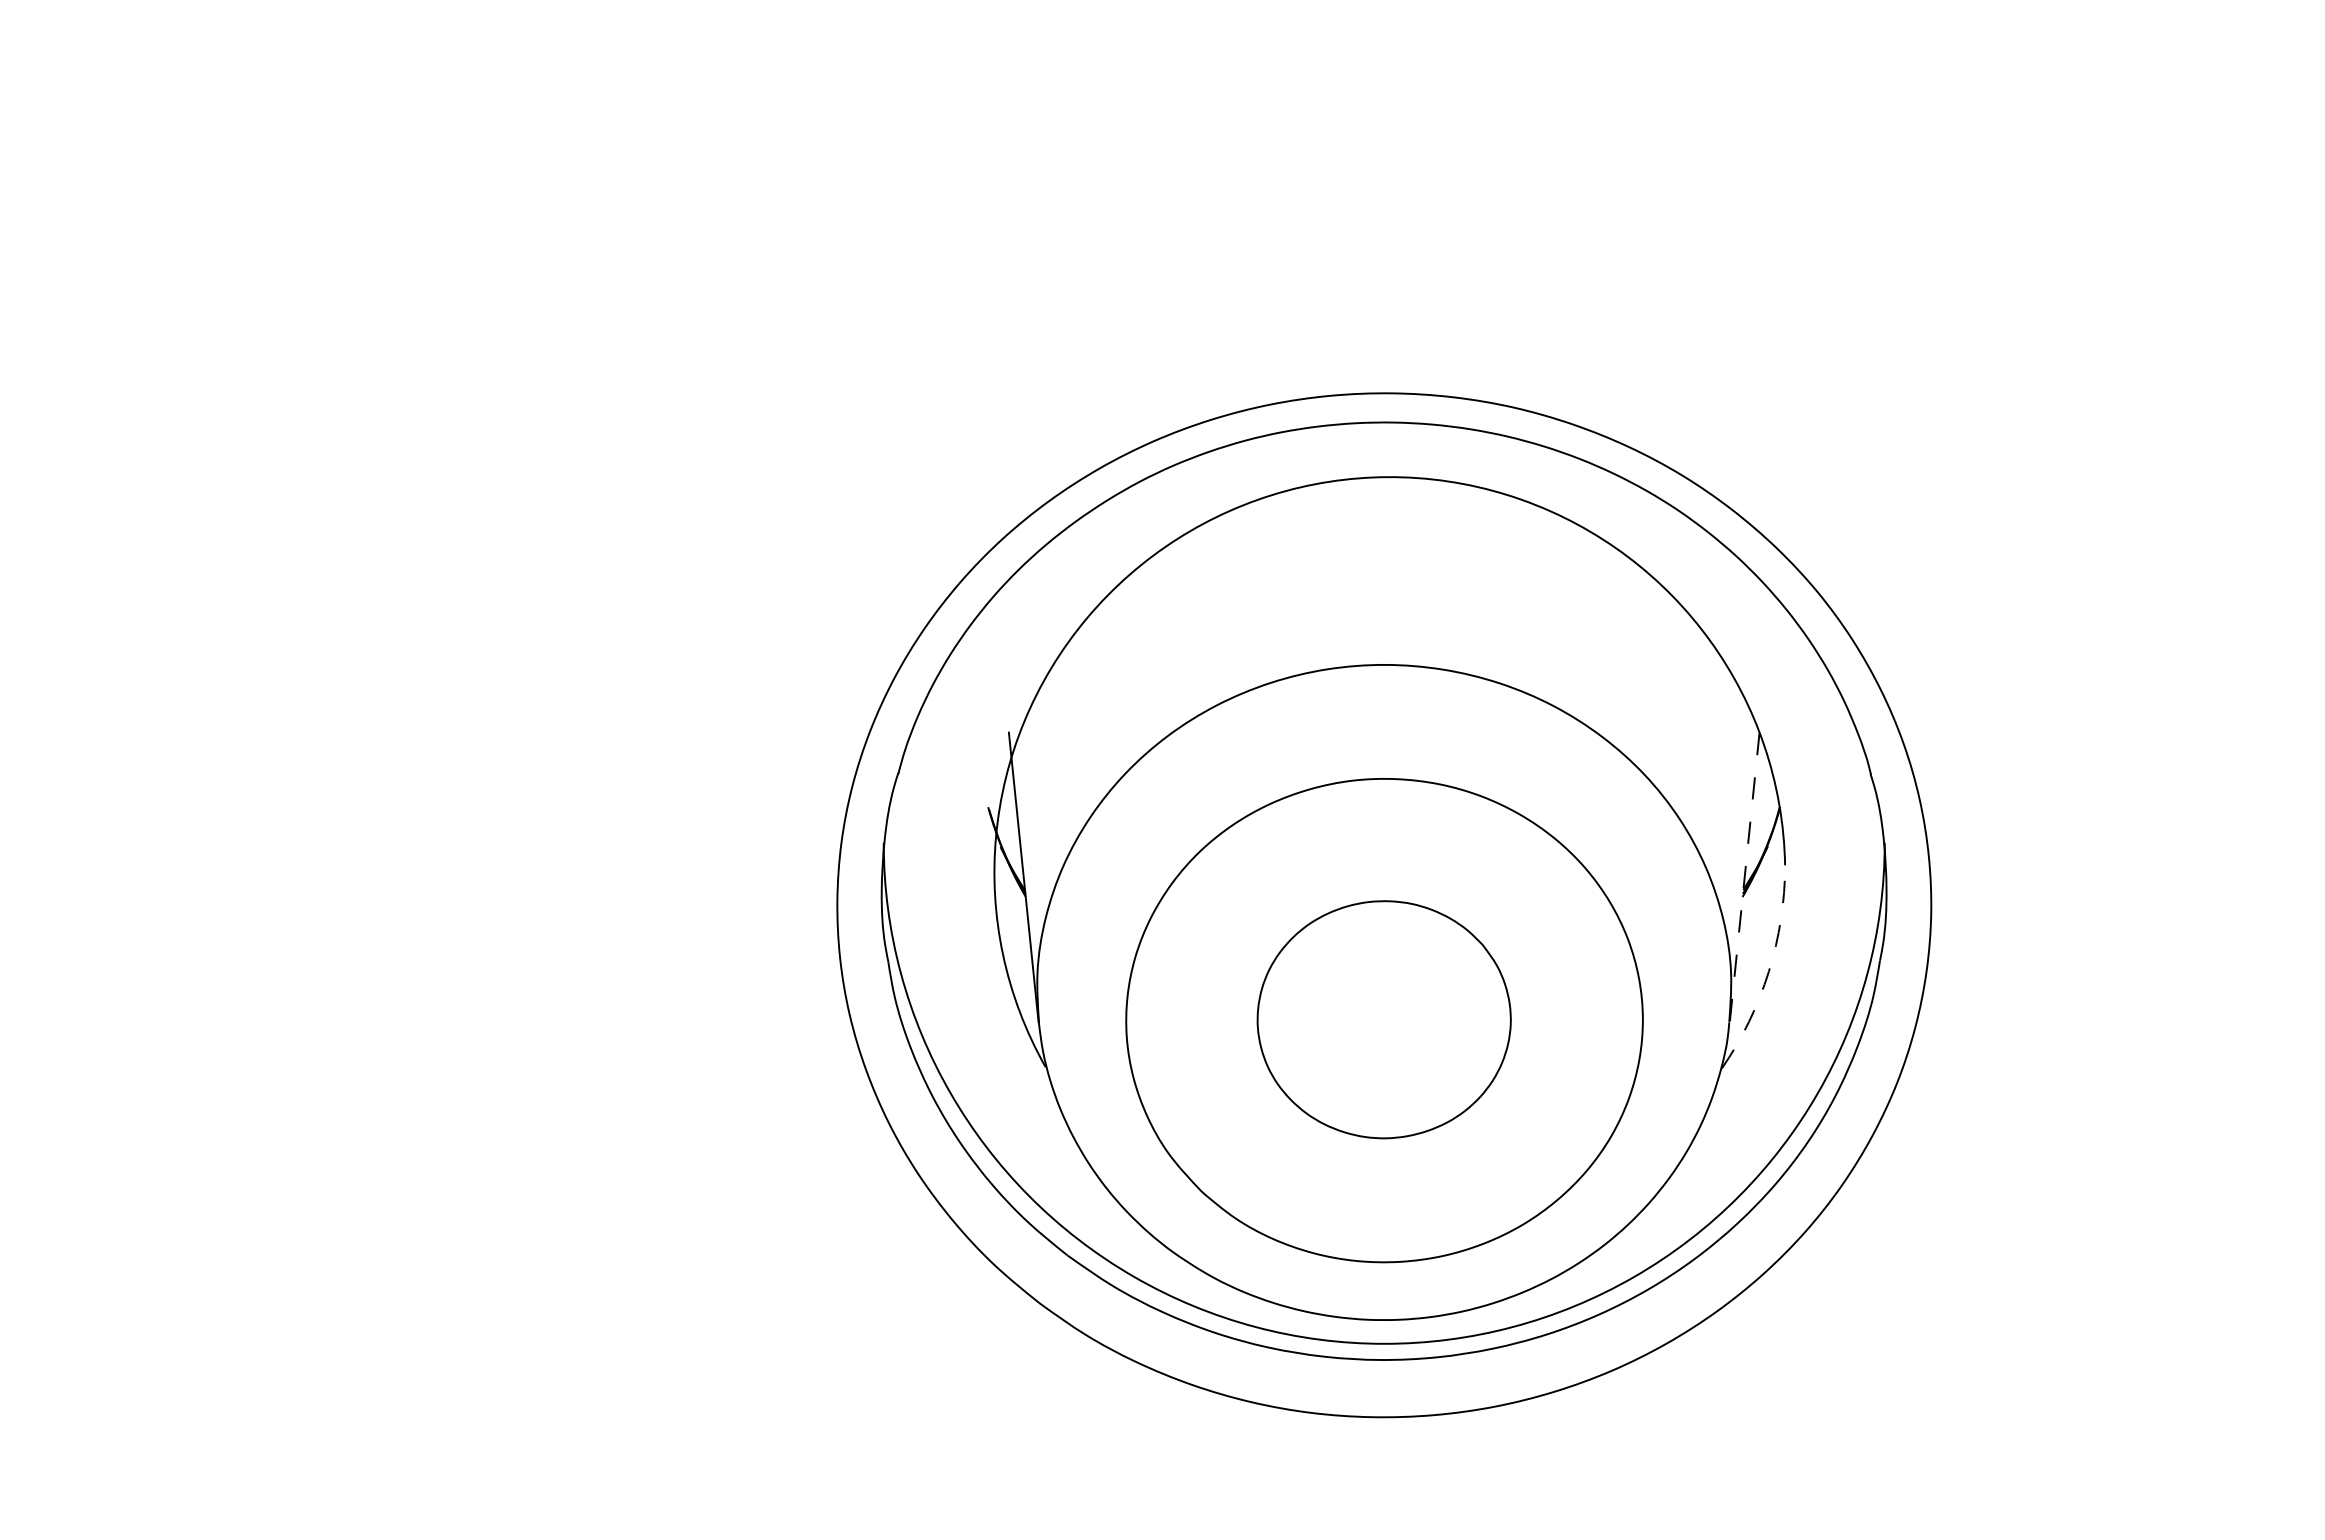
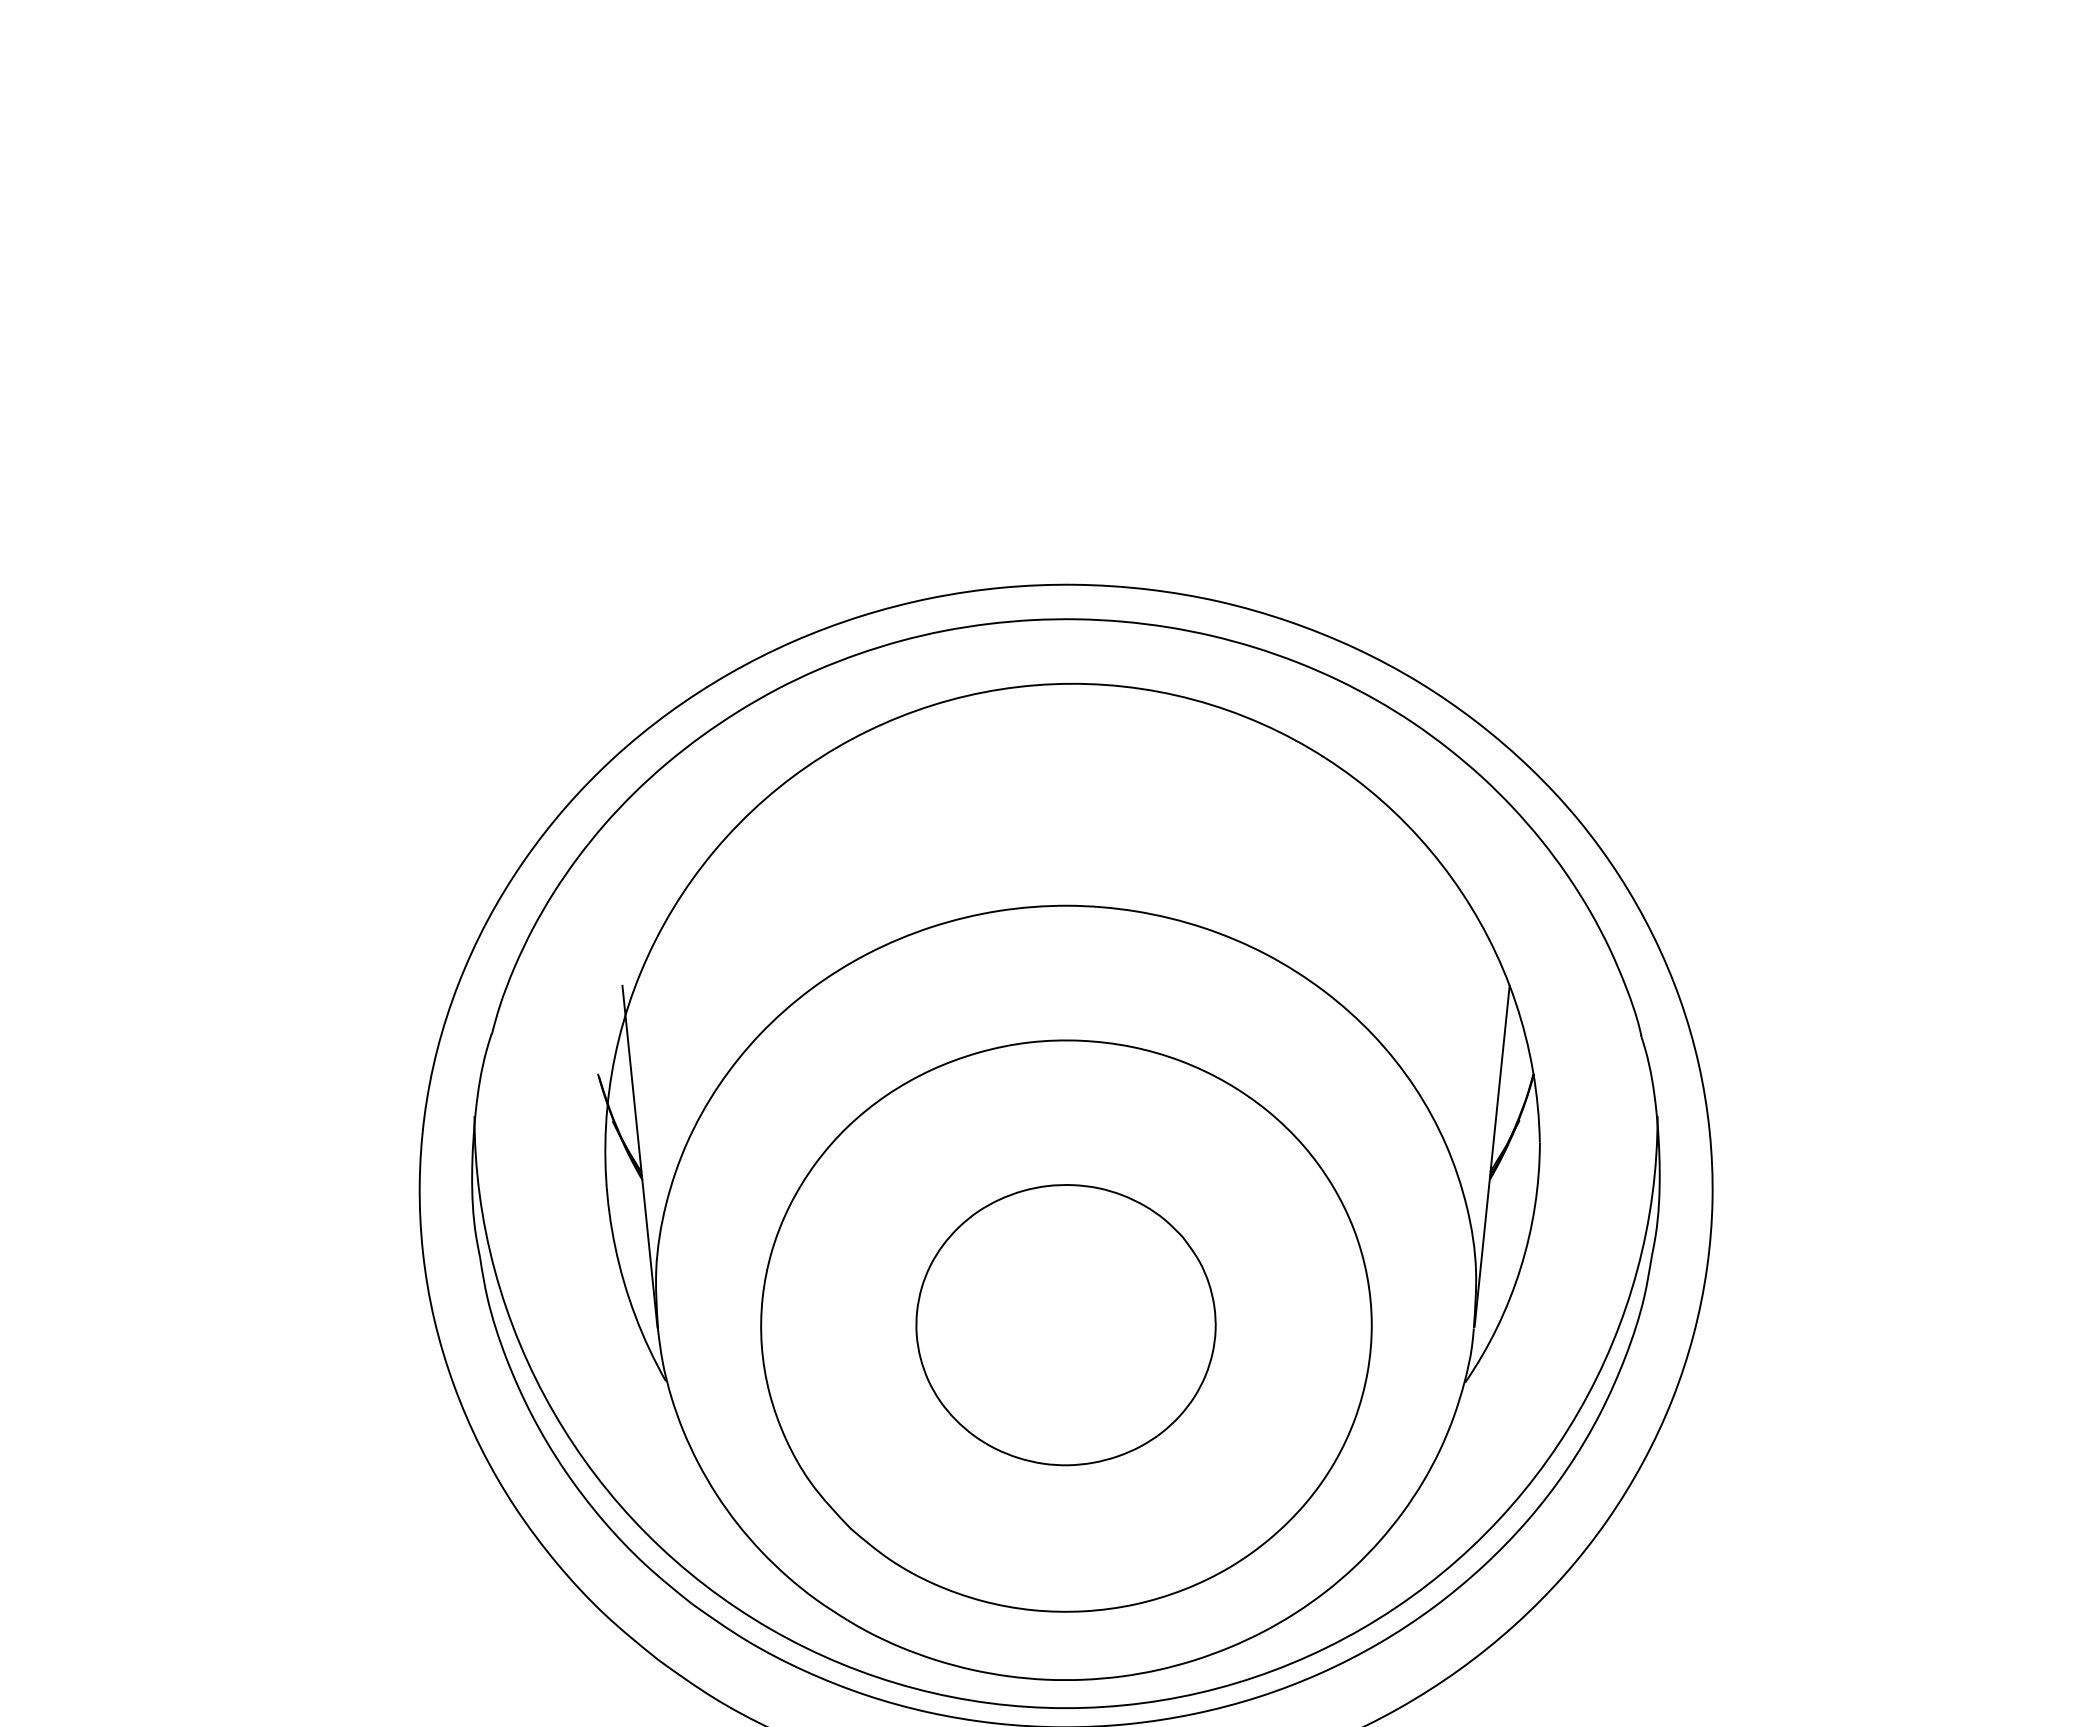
line: (1744, 876) -> (1491, 1155), dashed -> solid
arc: (1768, 971) -> (1520, 1268), dashed -> solid

